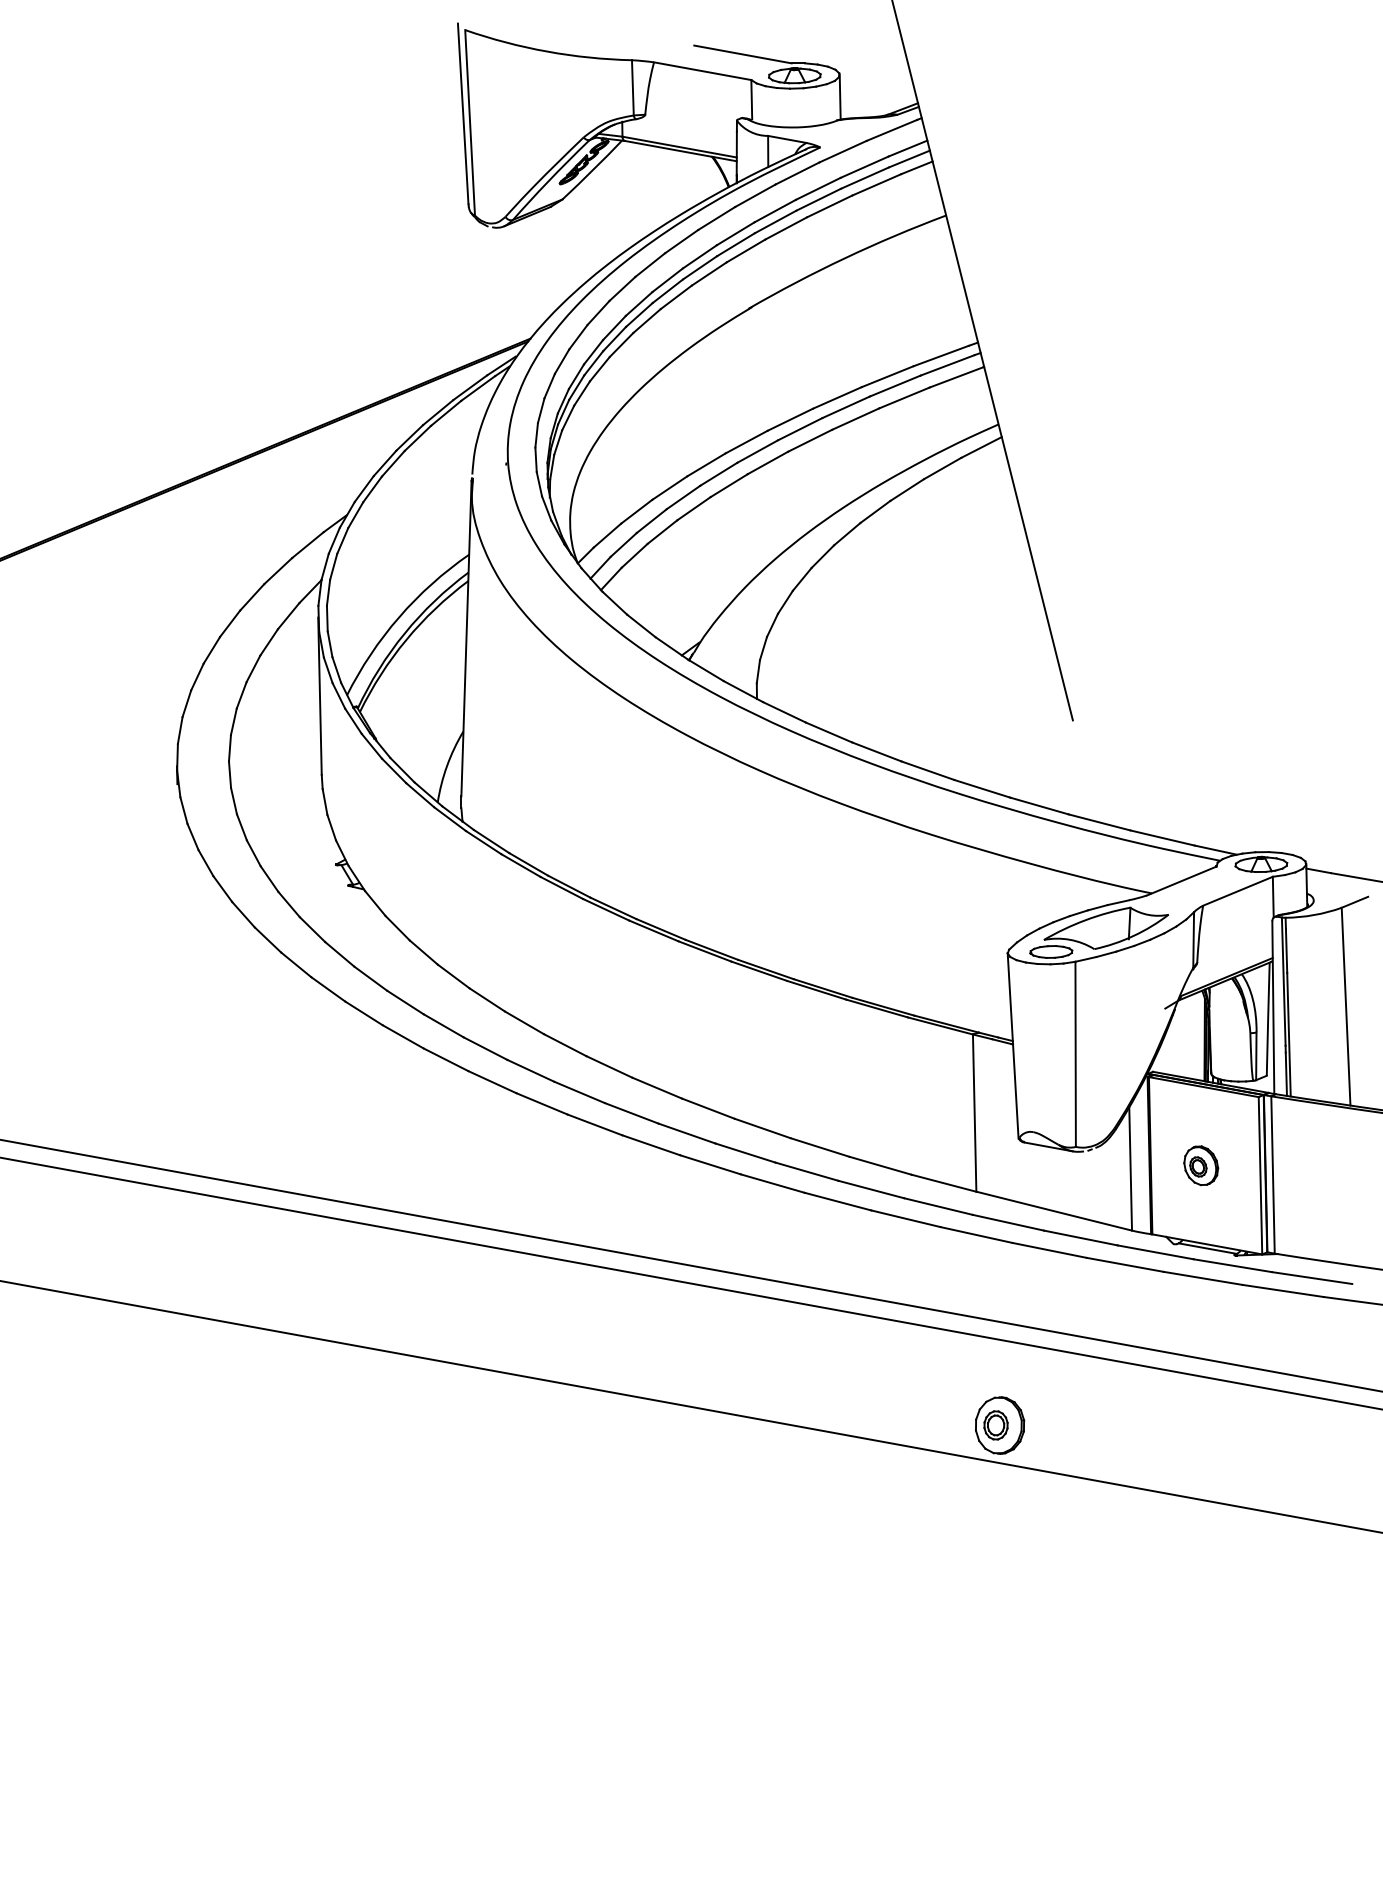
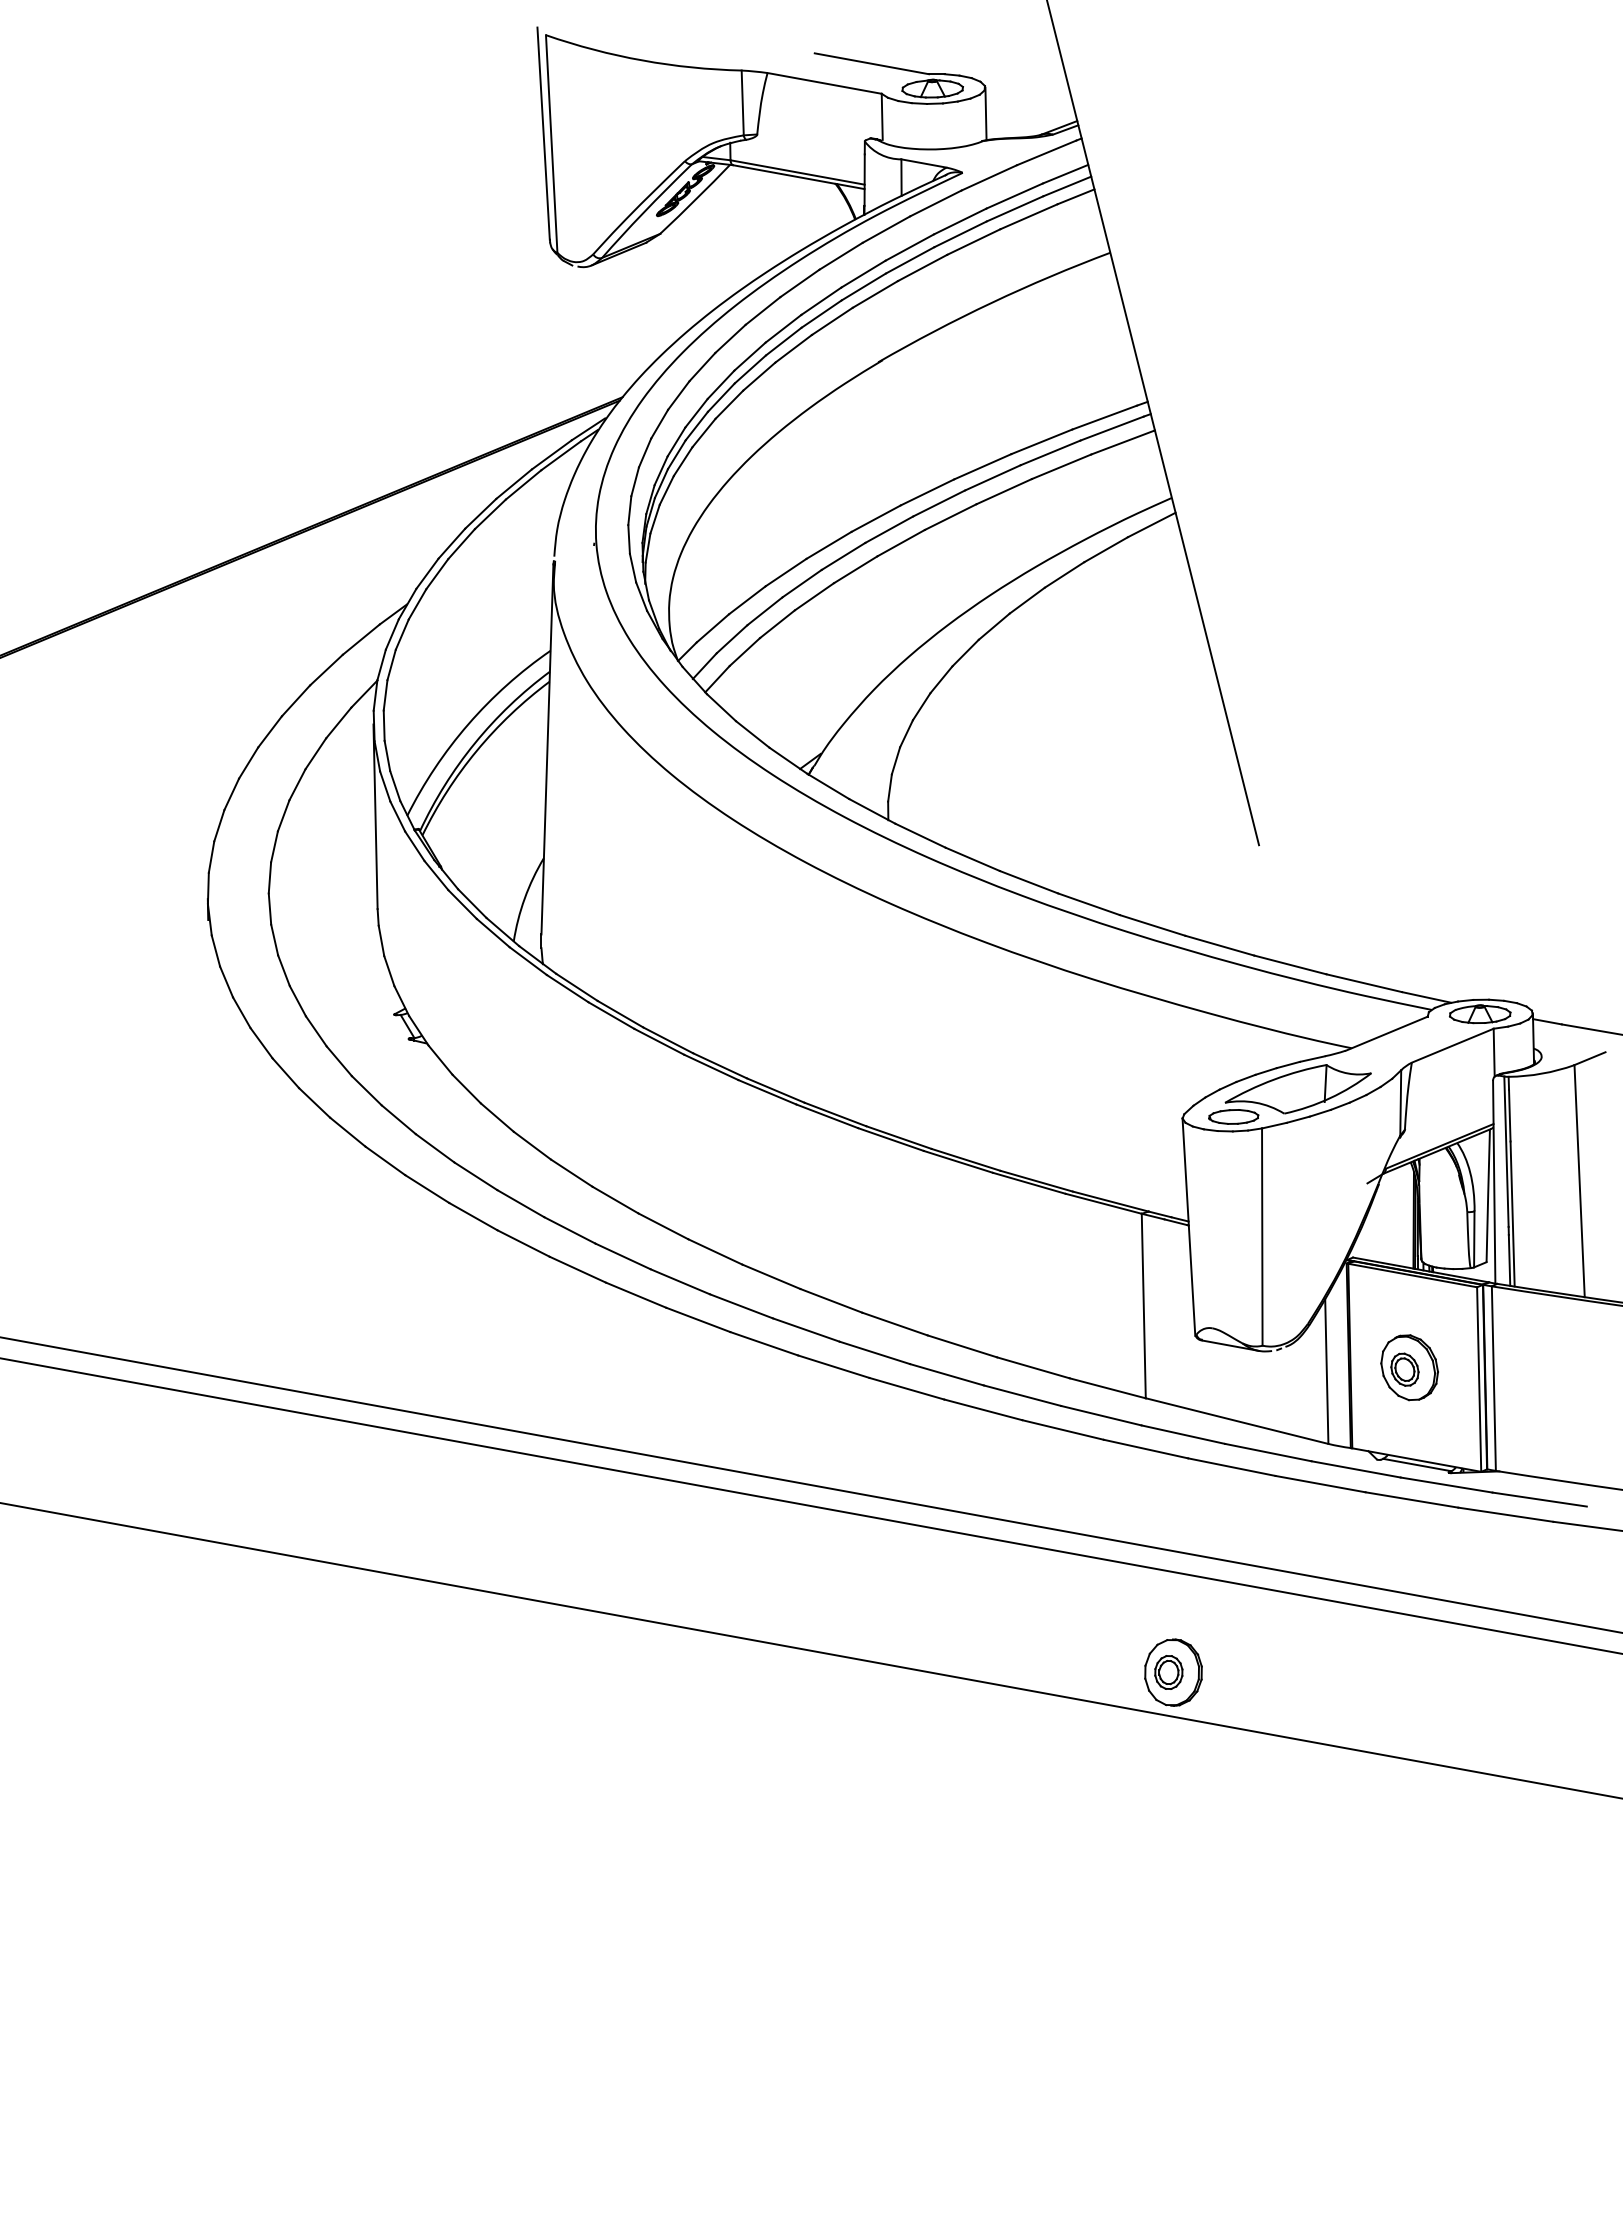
part: (1201, 1165) -> (1409, 1367), size x1.43

